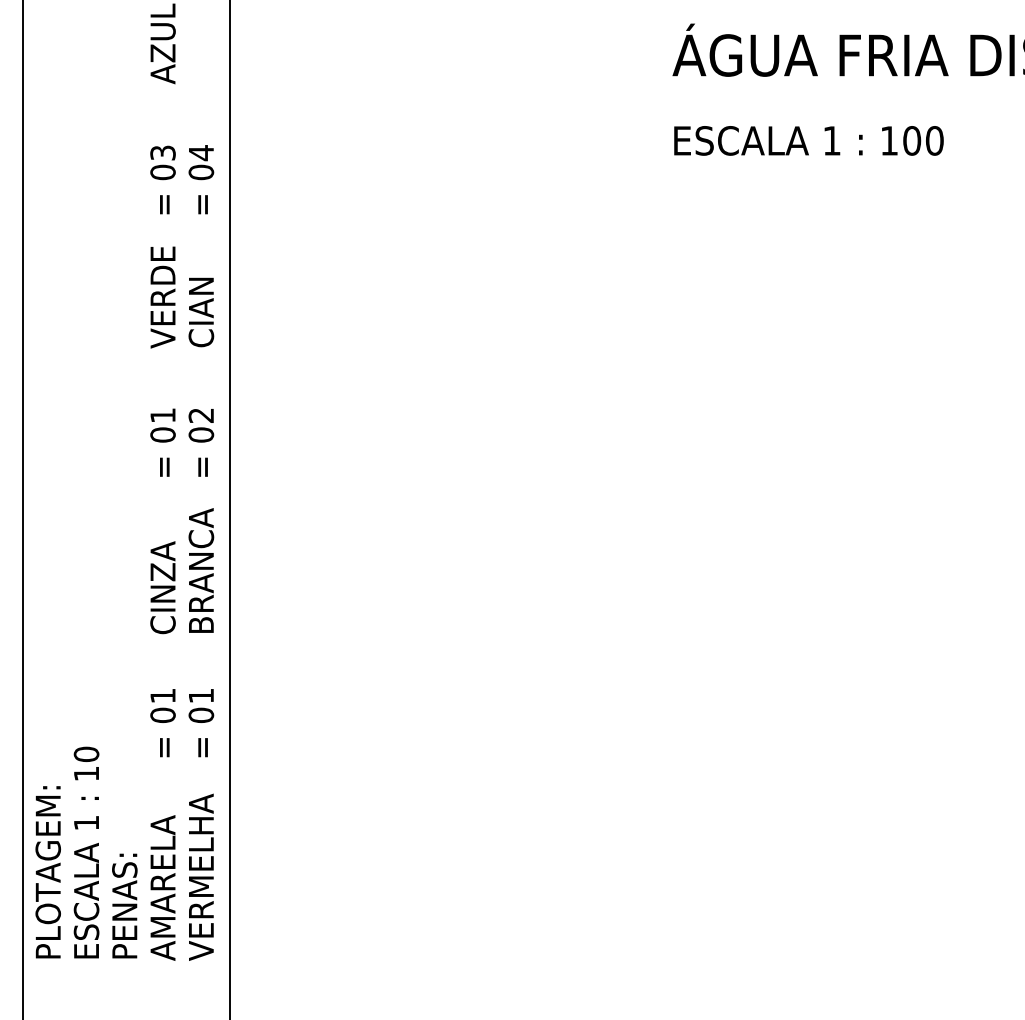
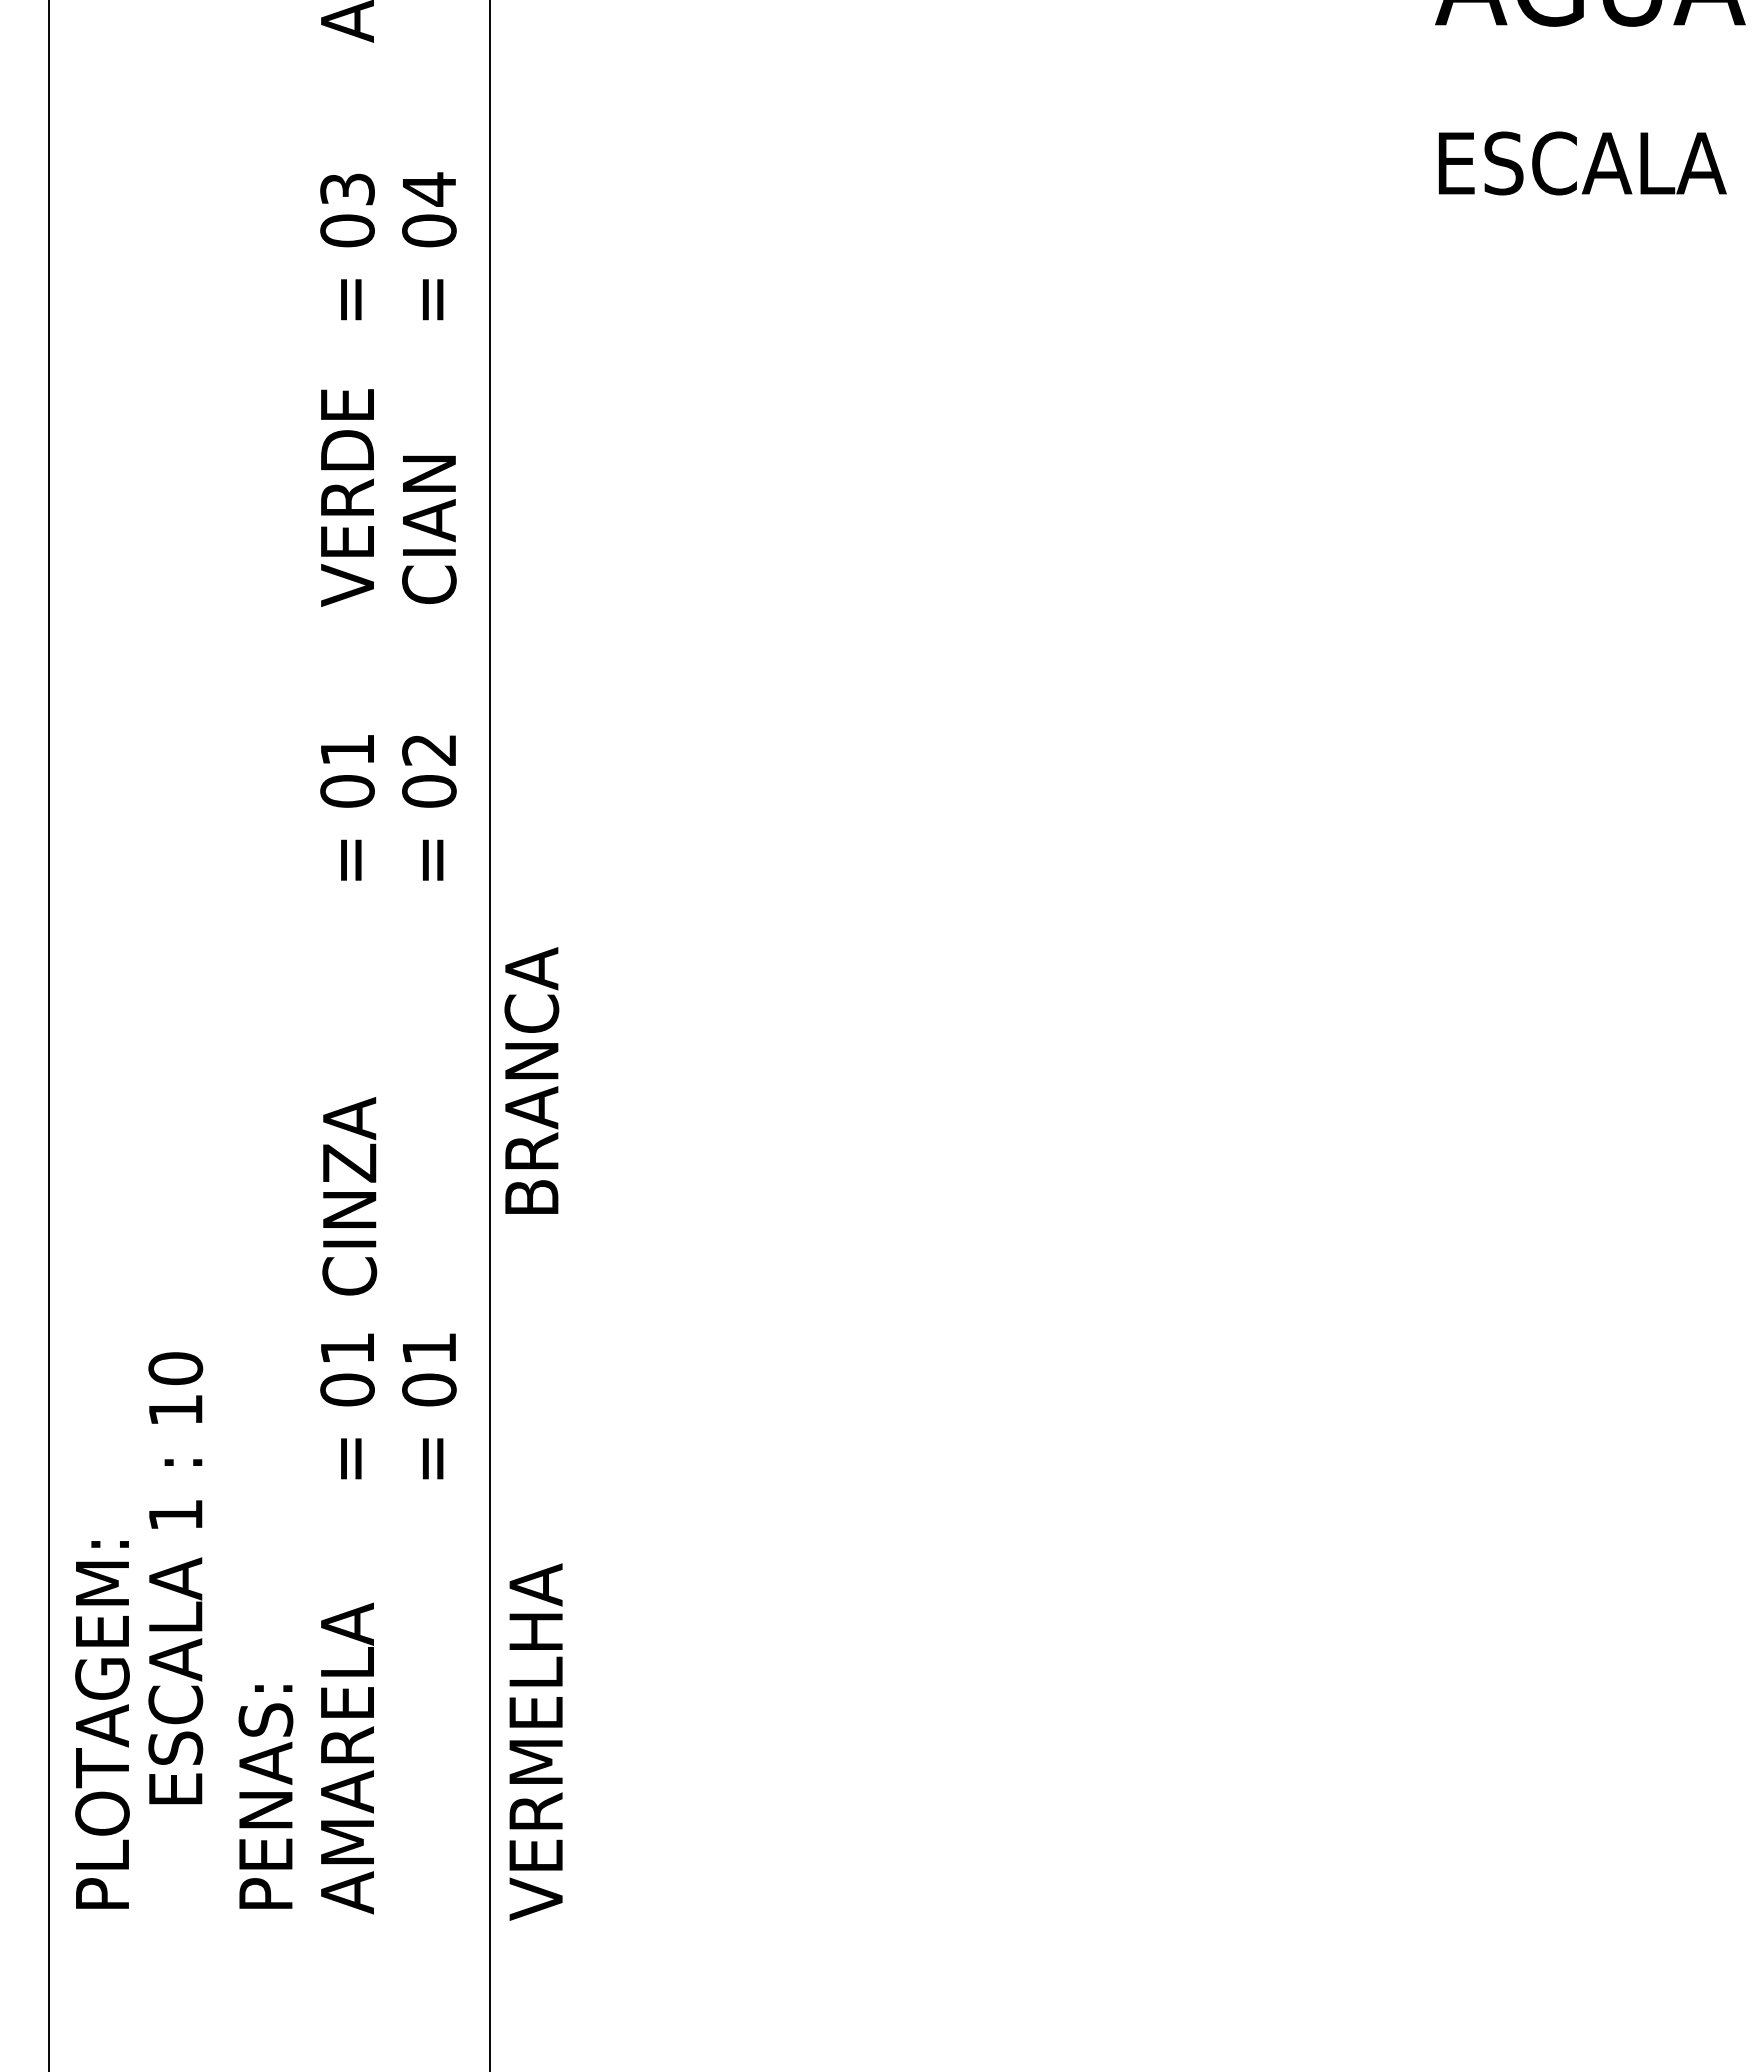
text: (201, 570) -> (532, 1080), moved
text: (162, 587) -> (348, 1195), moved
text: (86, 852) -> (175, 1578), moved
text: (201, 876) -> (536, 1740), moved

